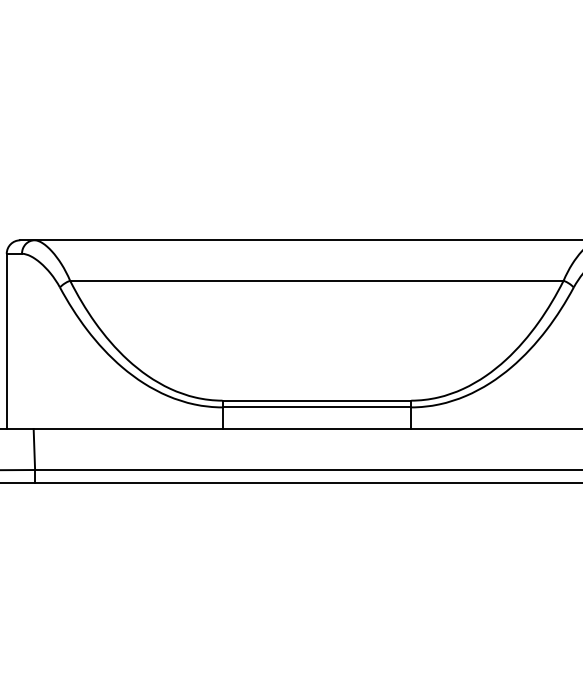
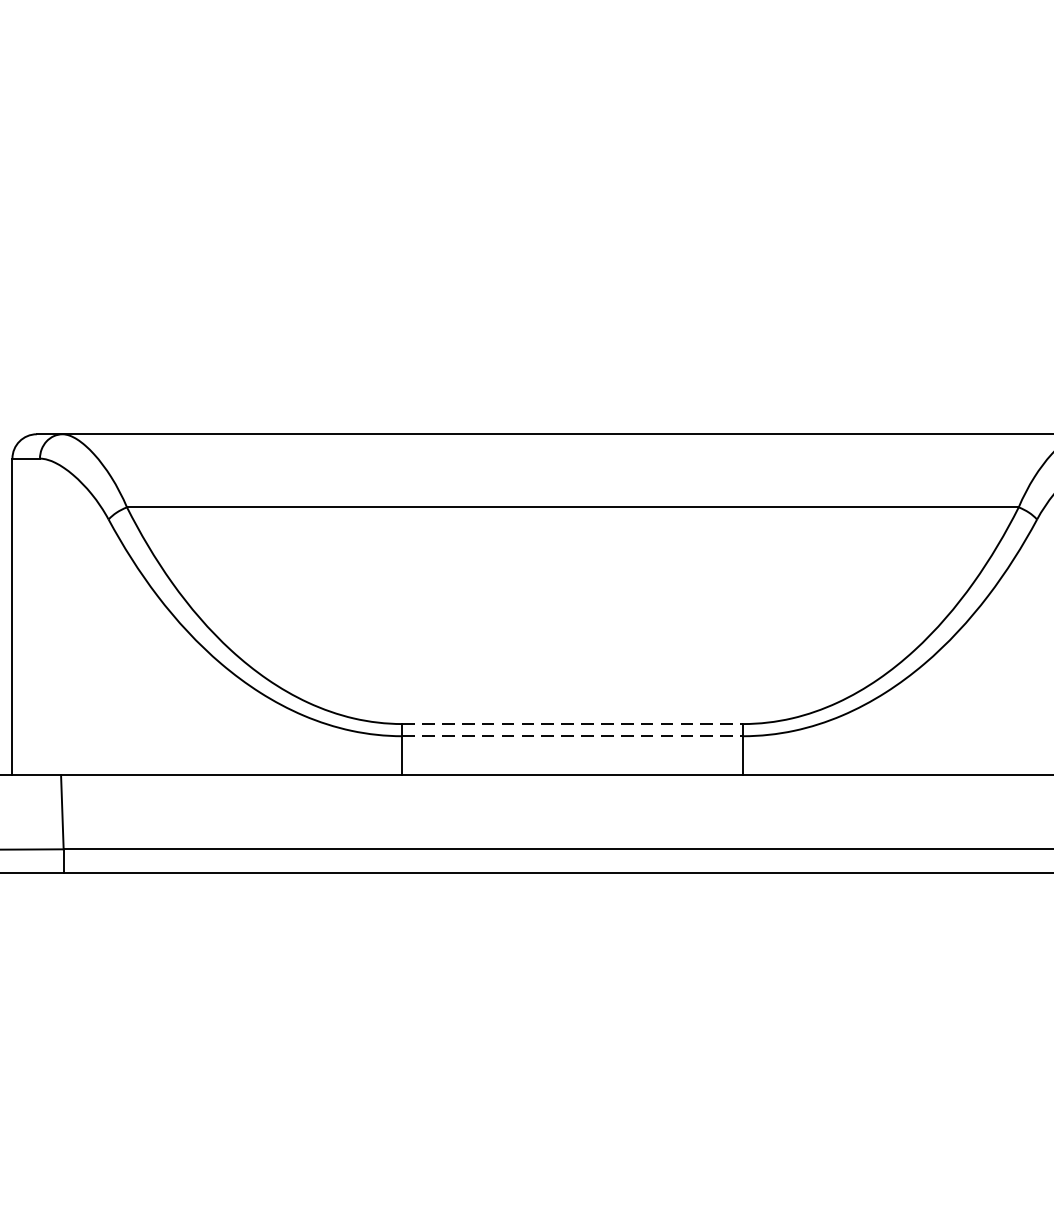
line: (317, 400) -> (573, 723), solid -> dashed
line: (317, 407) -> (573, 736), solid -> dashed

